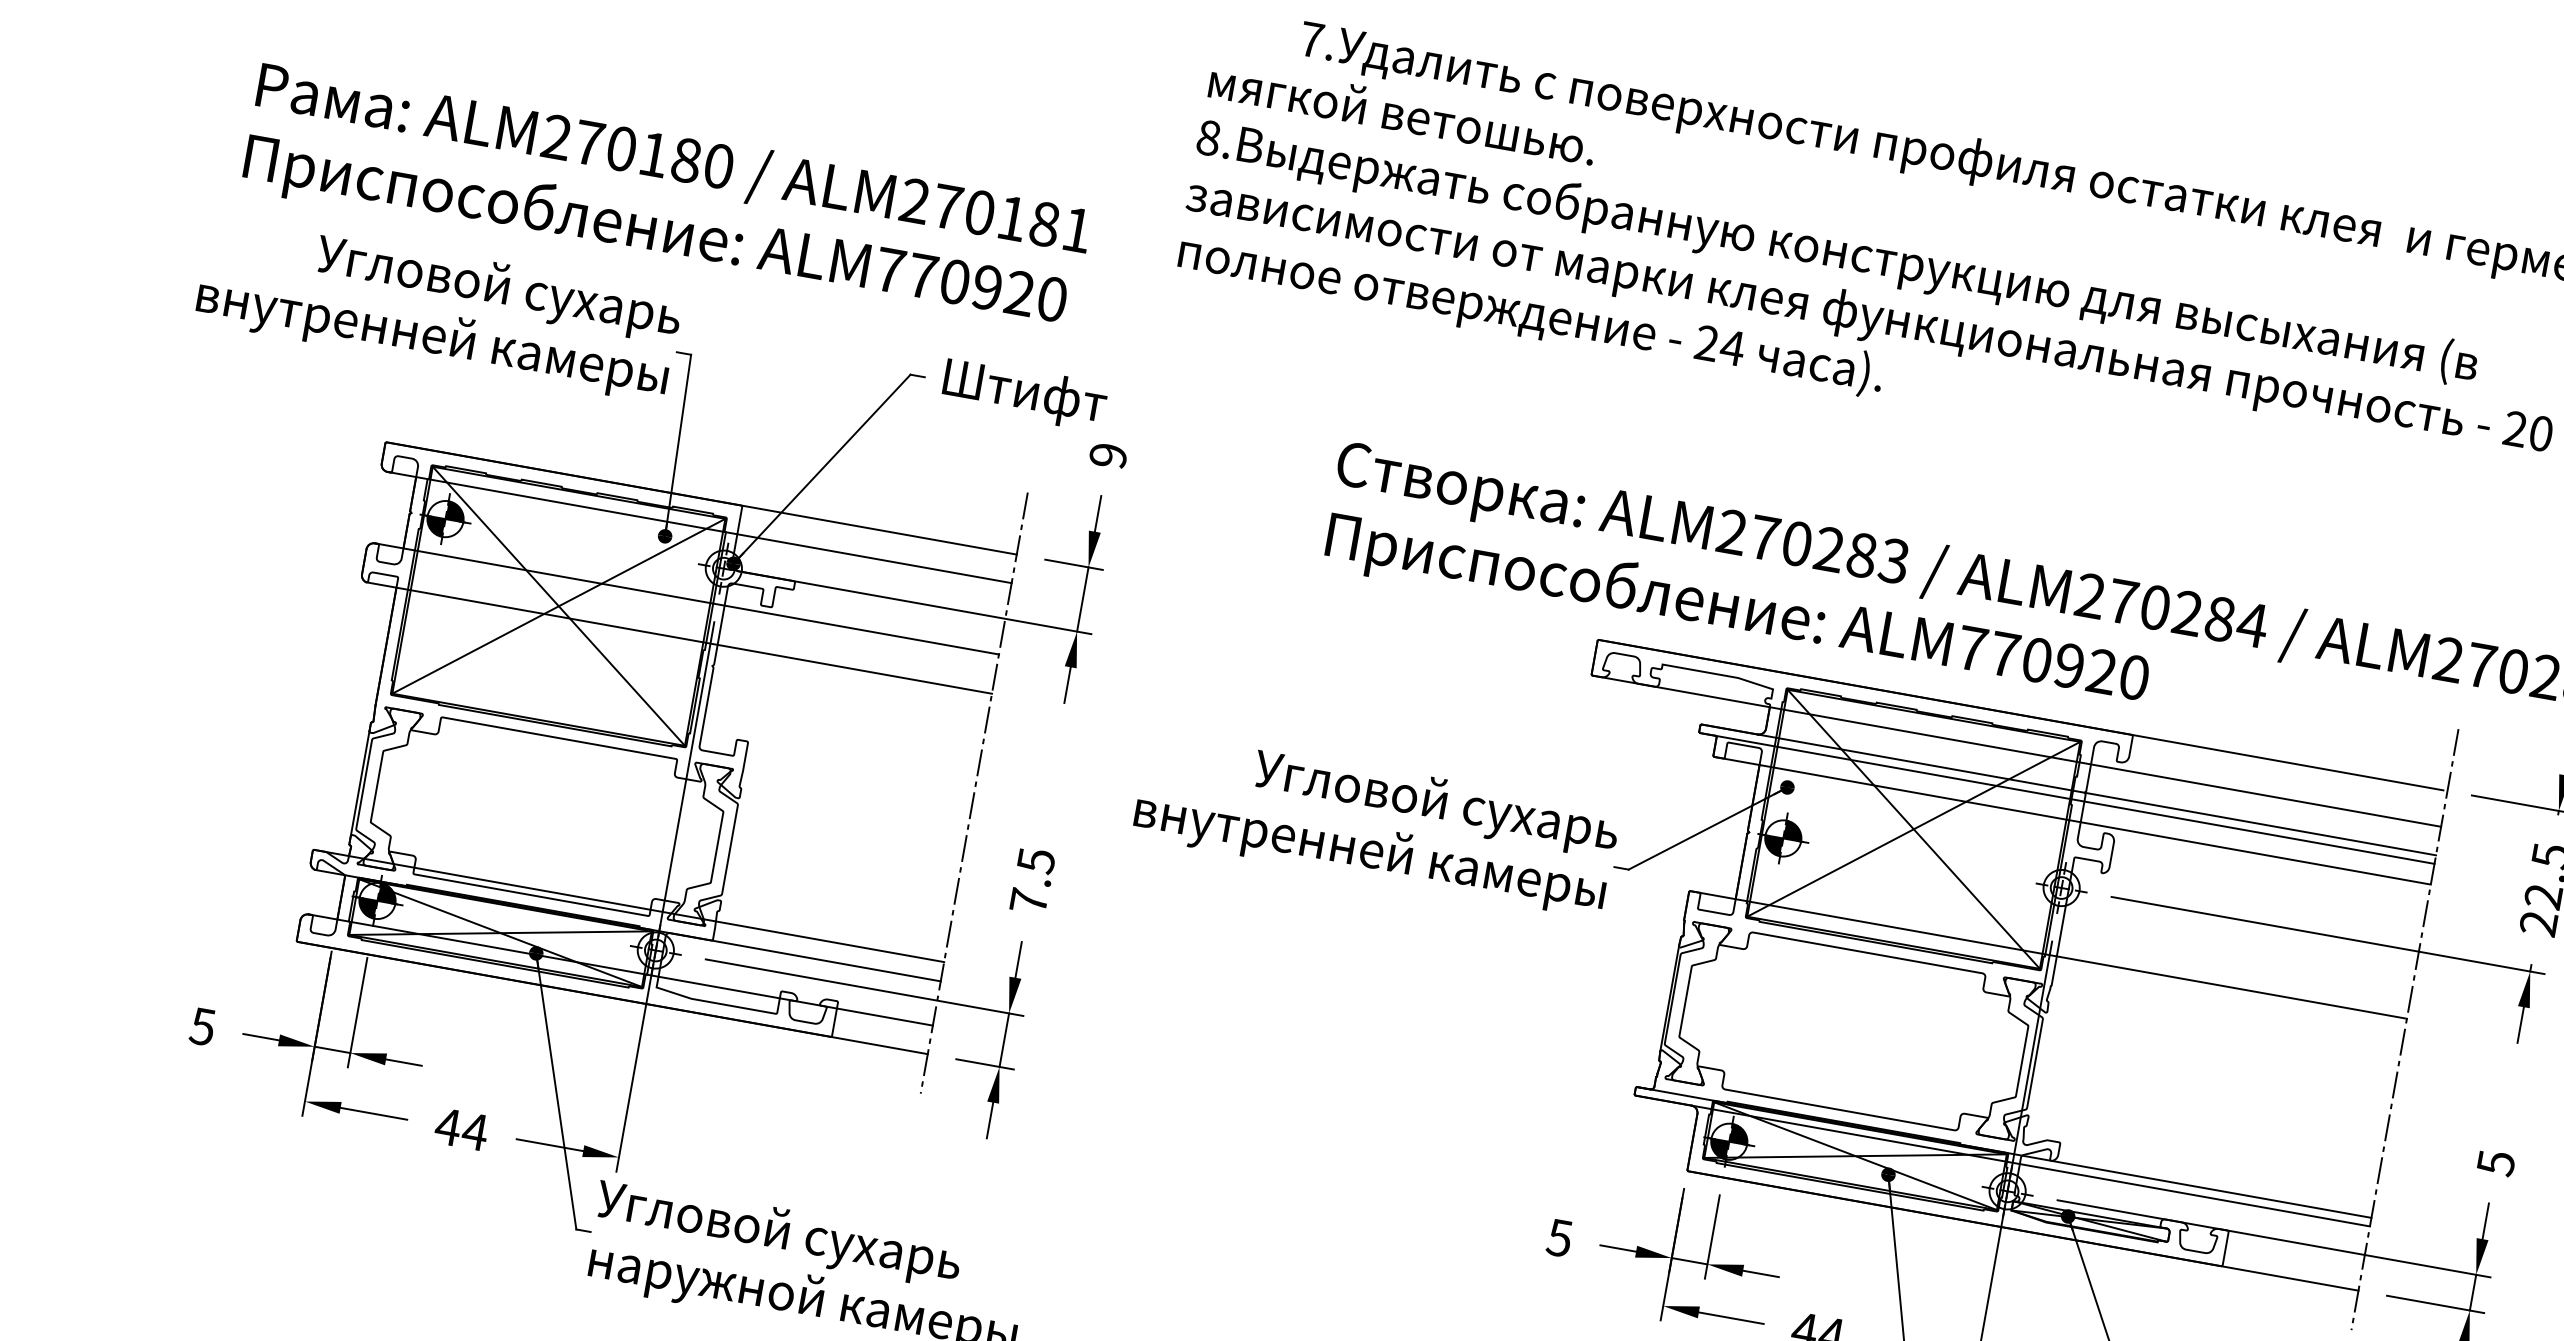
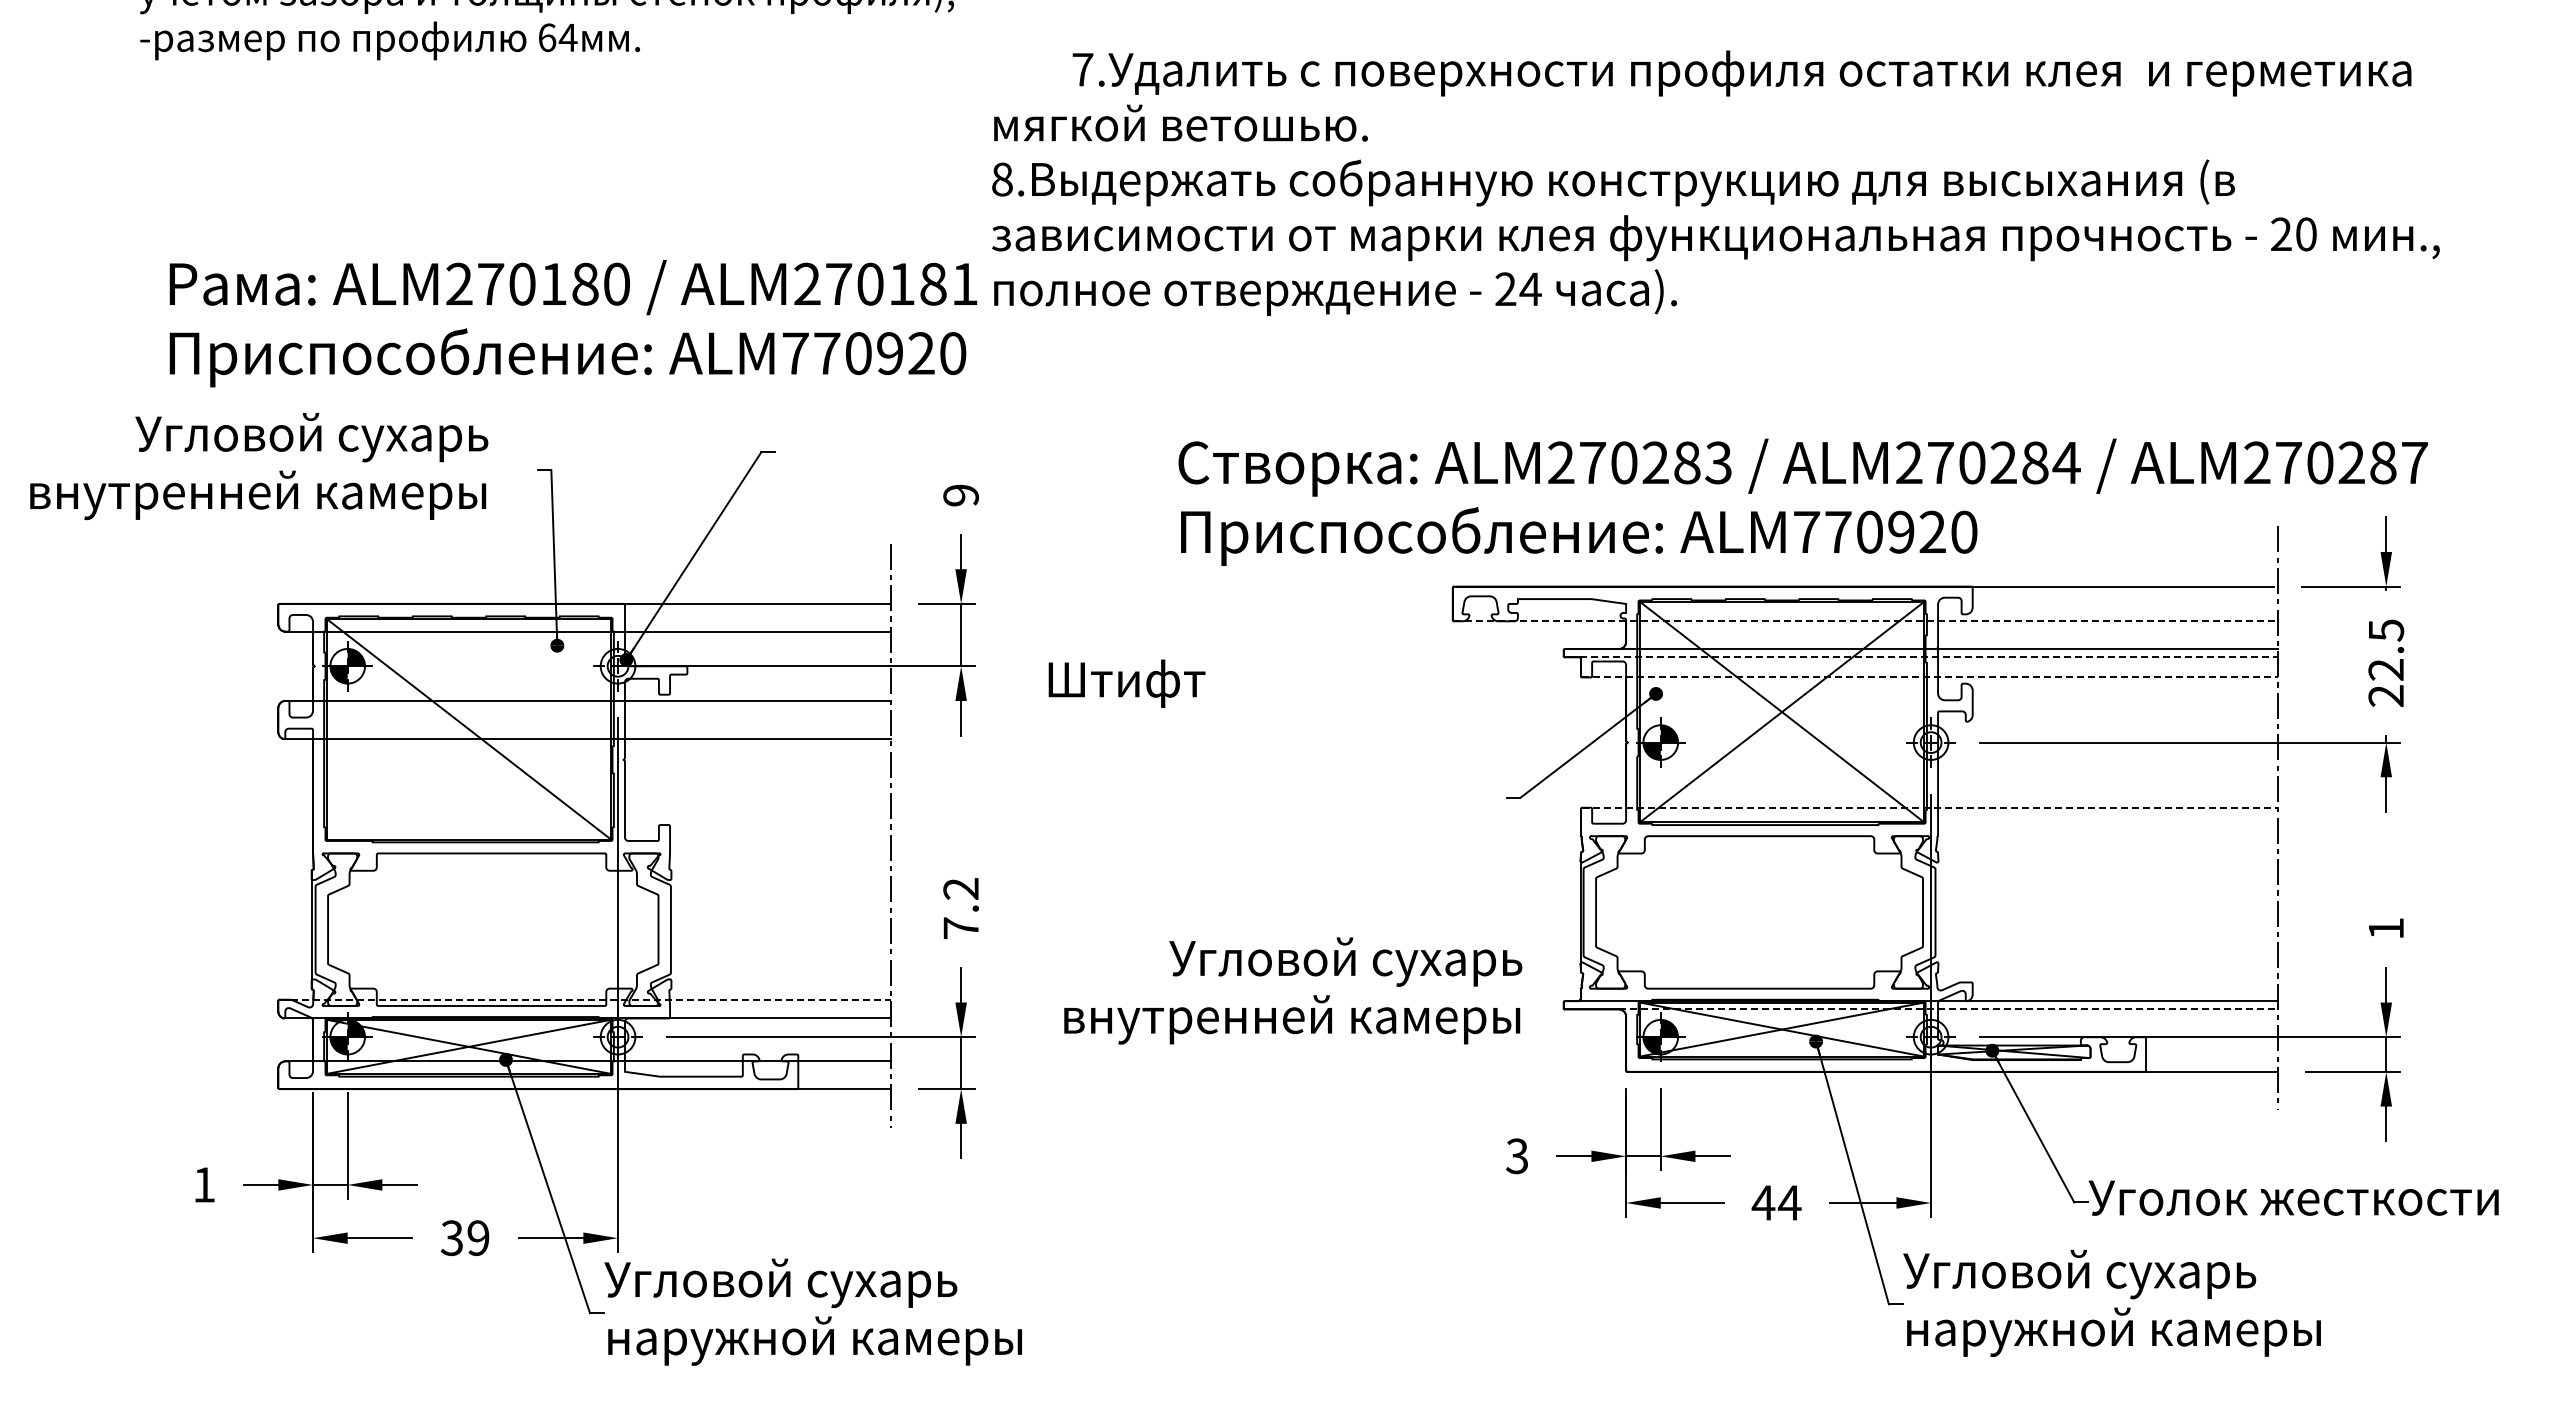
text: (667, 198) -> (573, 323), moved
text: (439, 308) -> (259, 466), moved
text: (1024, 394) -> (1126, 683), moved
line: (558, 606) -> (468, 729), removed
line: (2017, 751) -> (1866, 621), solid -> dashed
line: (2075, 800) -> (1929, 657), solid -> dashed
line: (2072, 820) -> (1930, 677), solid -> dashed
text: (1376, 823) -> (1293, 990), moved
text: (1036, 861) -> (961, 889), 7.5 -> 7.2
line: (635, 906) -> (591, 999), solid -> dashed
line: (2049, 954) -> (1930, 807), solid -> dashed
text: (202, 1026) -> (203, 1184), 5 -> 1
text: (461, 1129) -> (465, 1238), 44 -> 39
text: (2496, 1163) -> (2386, 929), 5 -> 1
line: (2031, 1166) -> (1949, 1009), solid -> dashed
text: (1560, 1237) -> (1517, 1155), 5 -> 3

